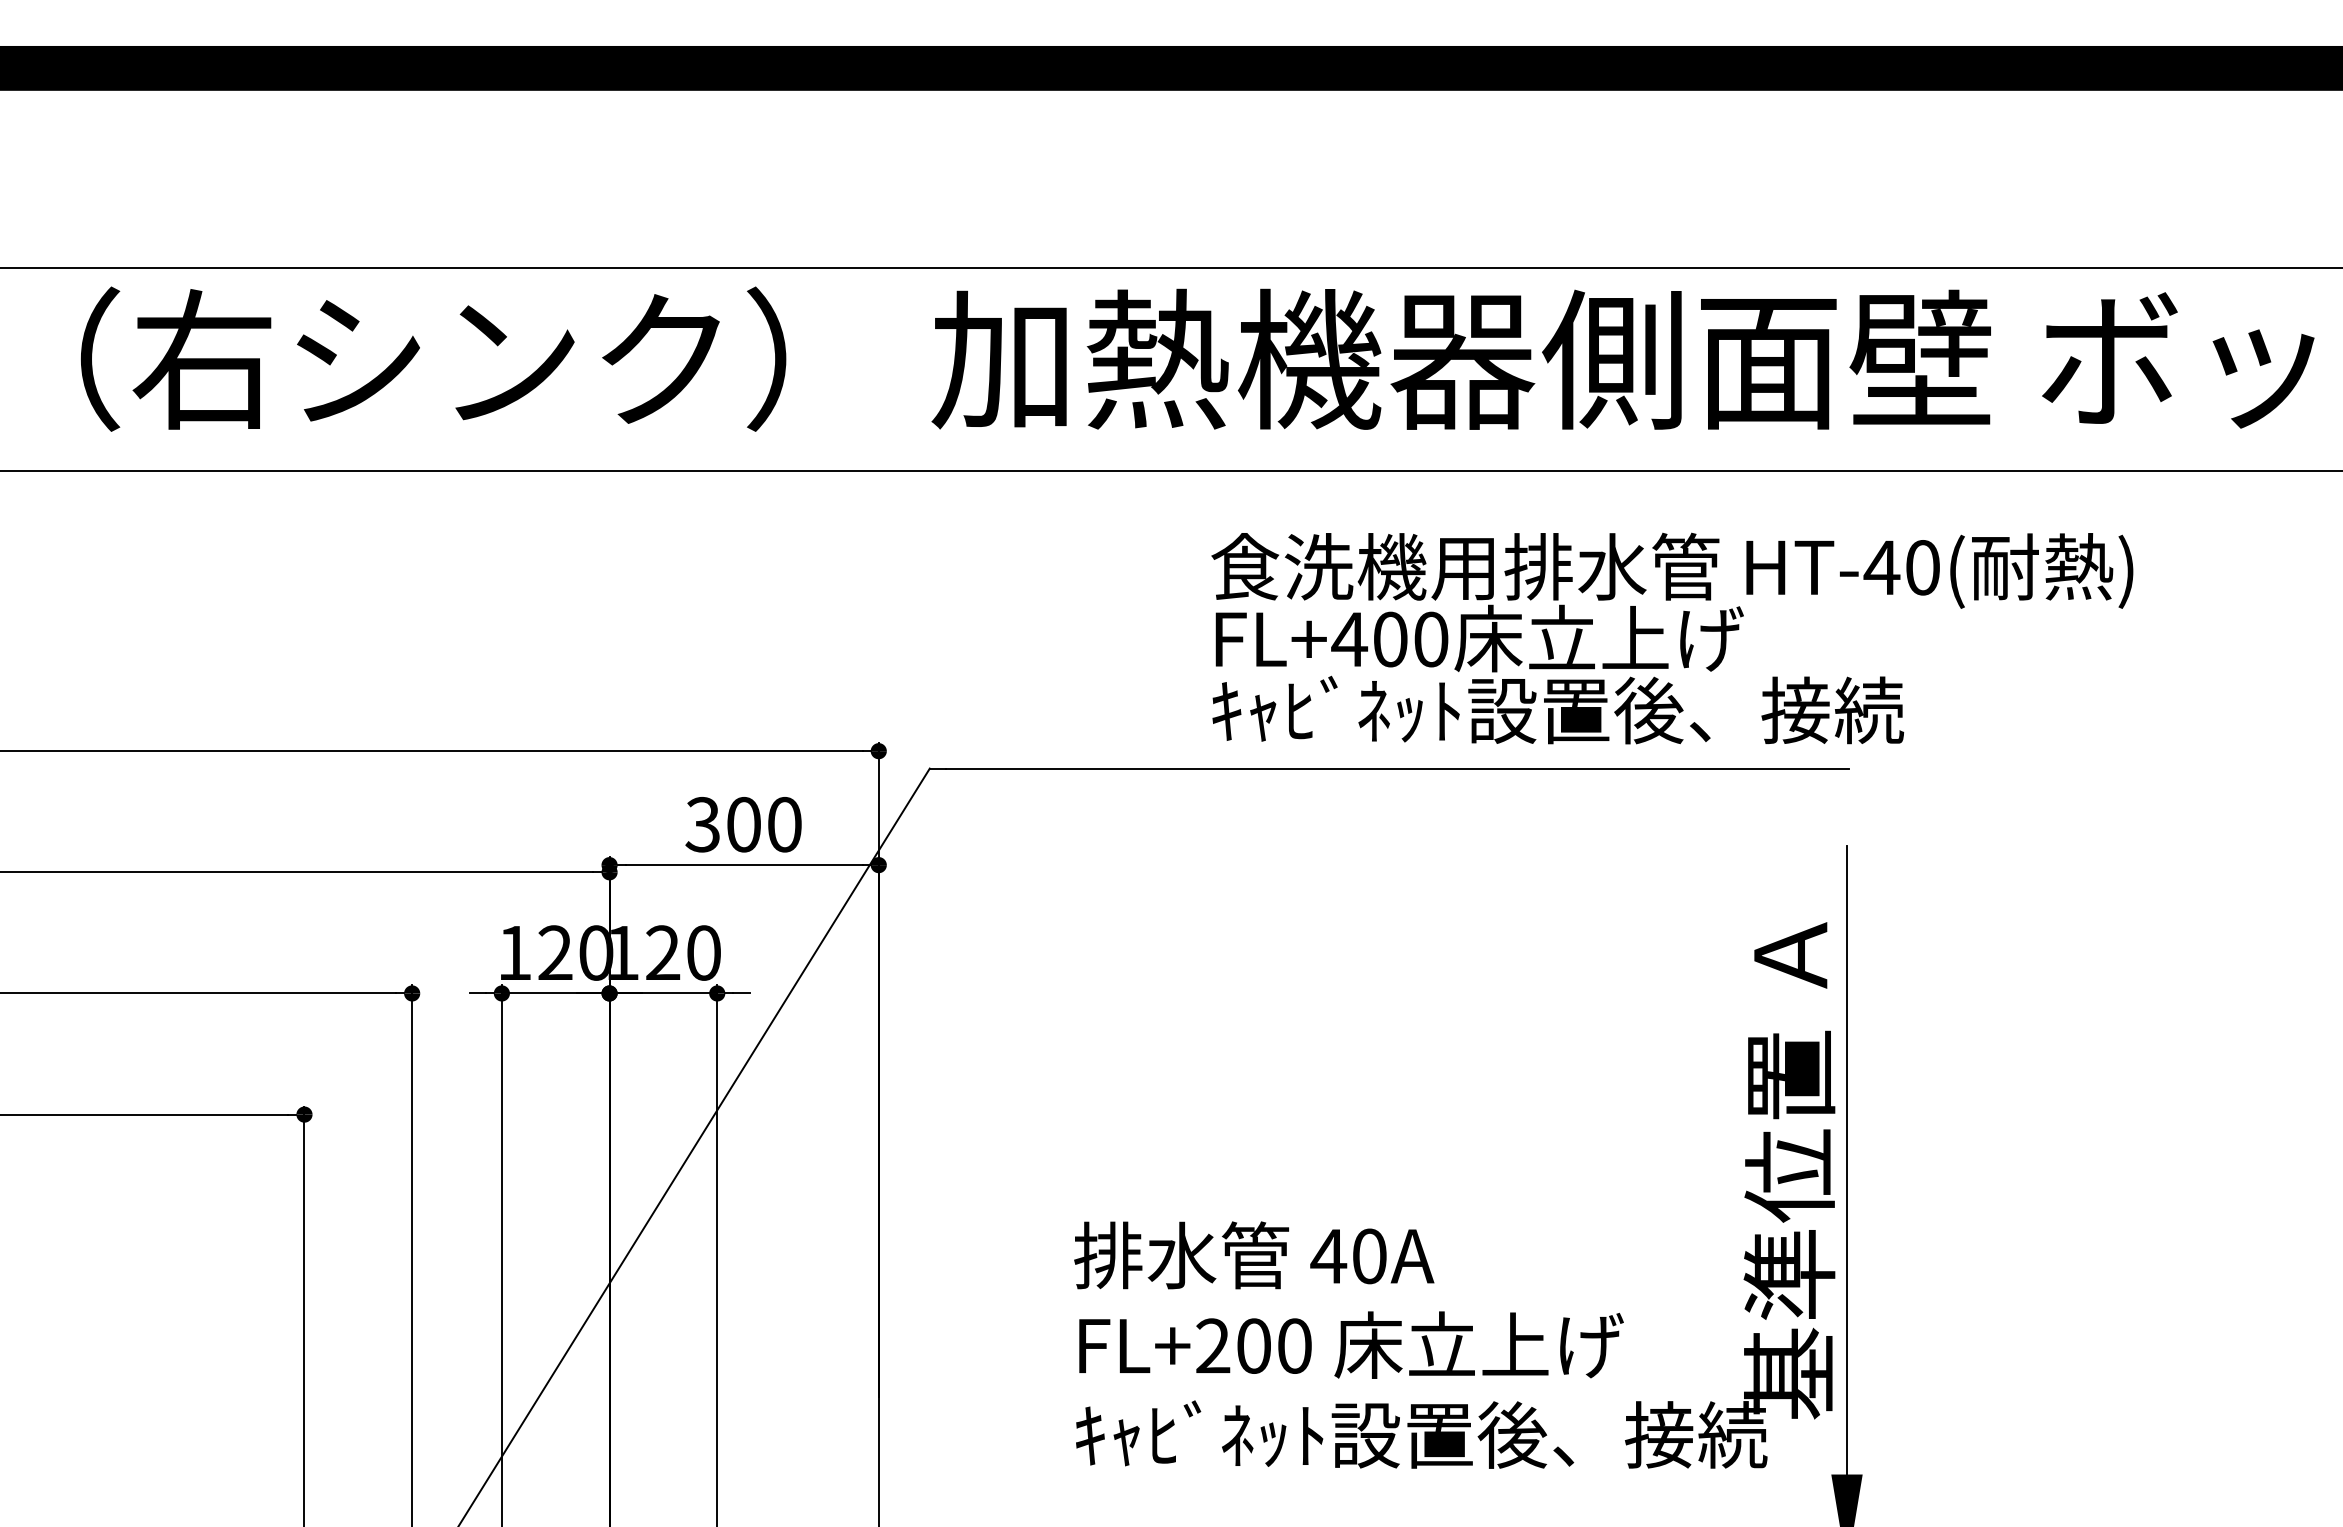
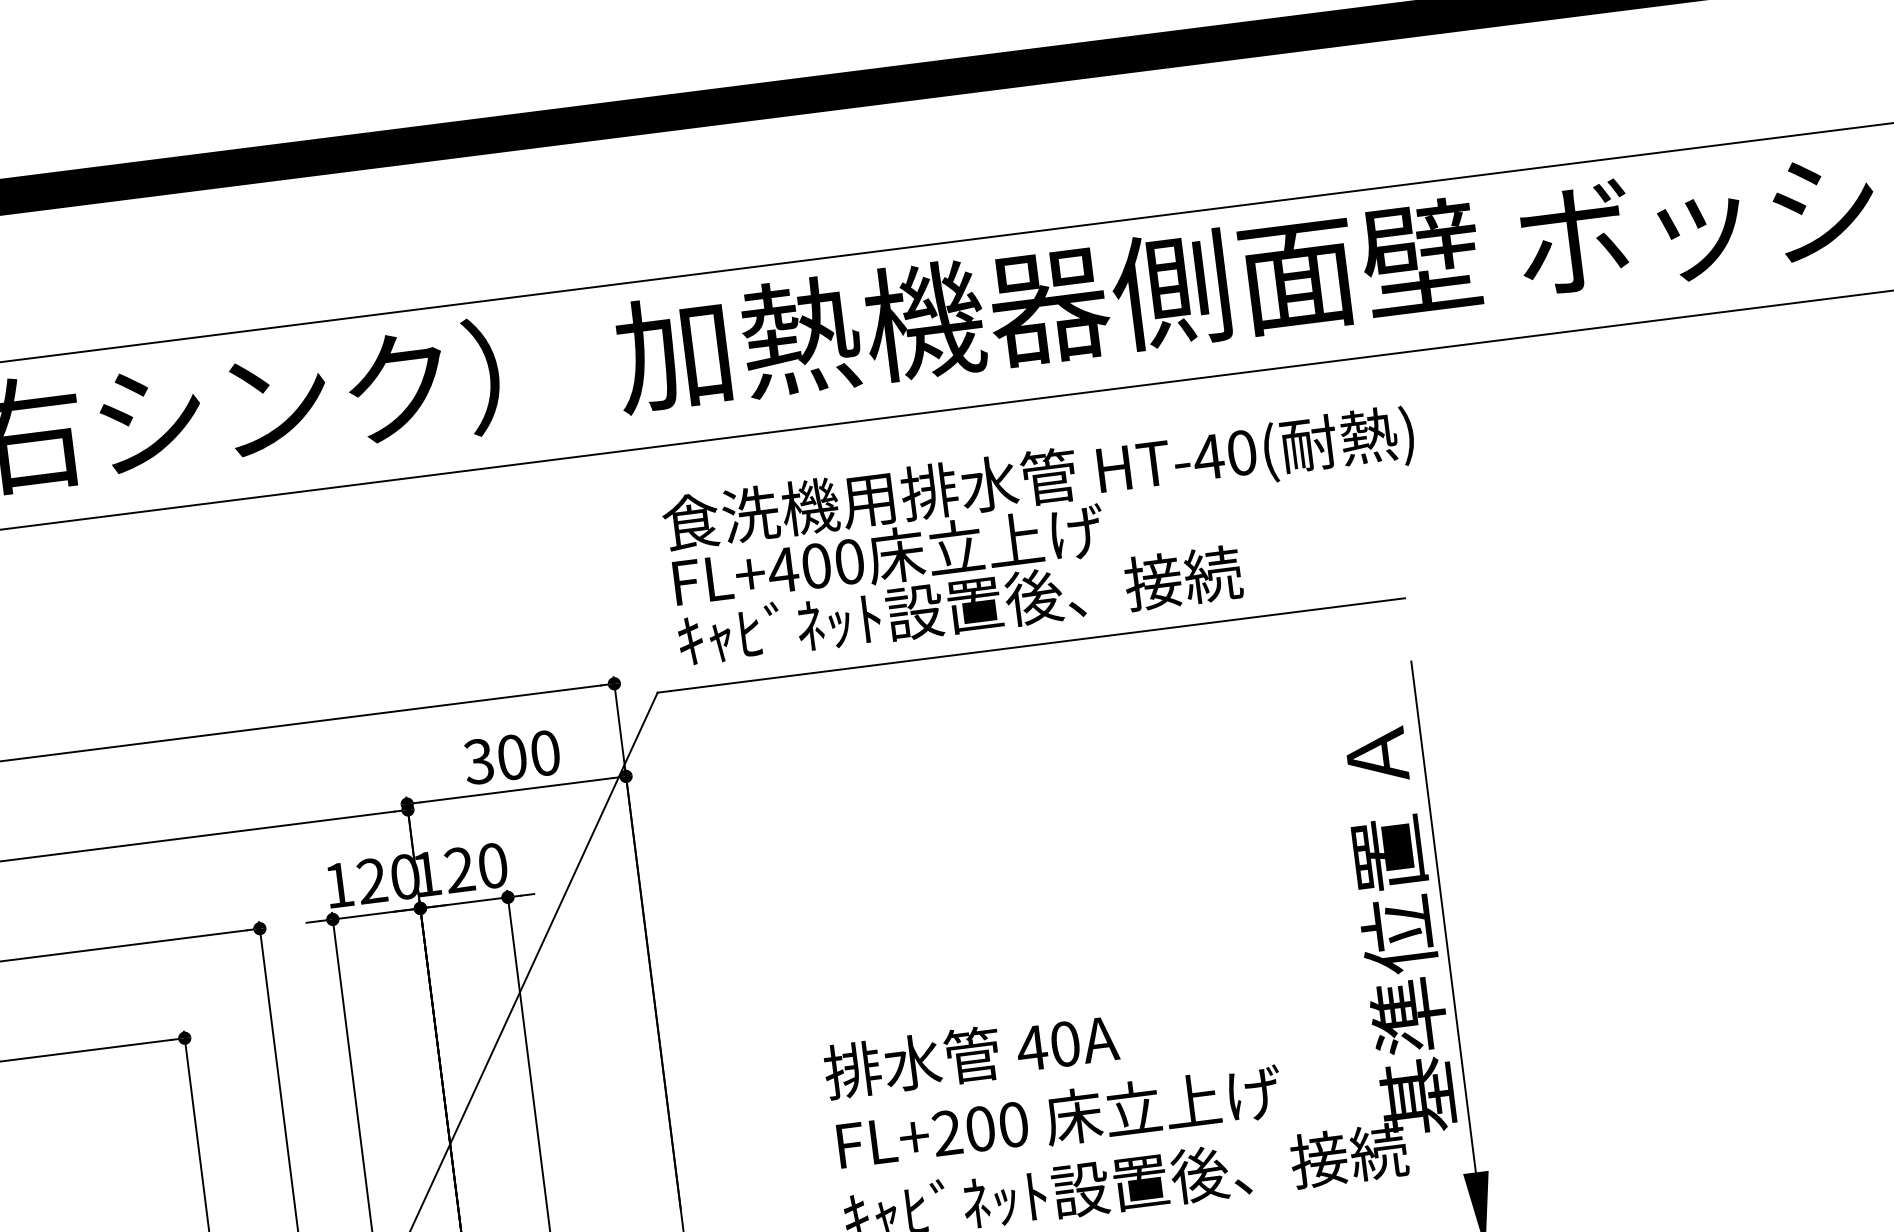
text: (1672, 638) -> (1045, 536), moved

